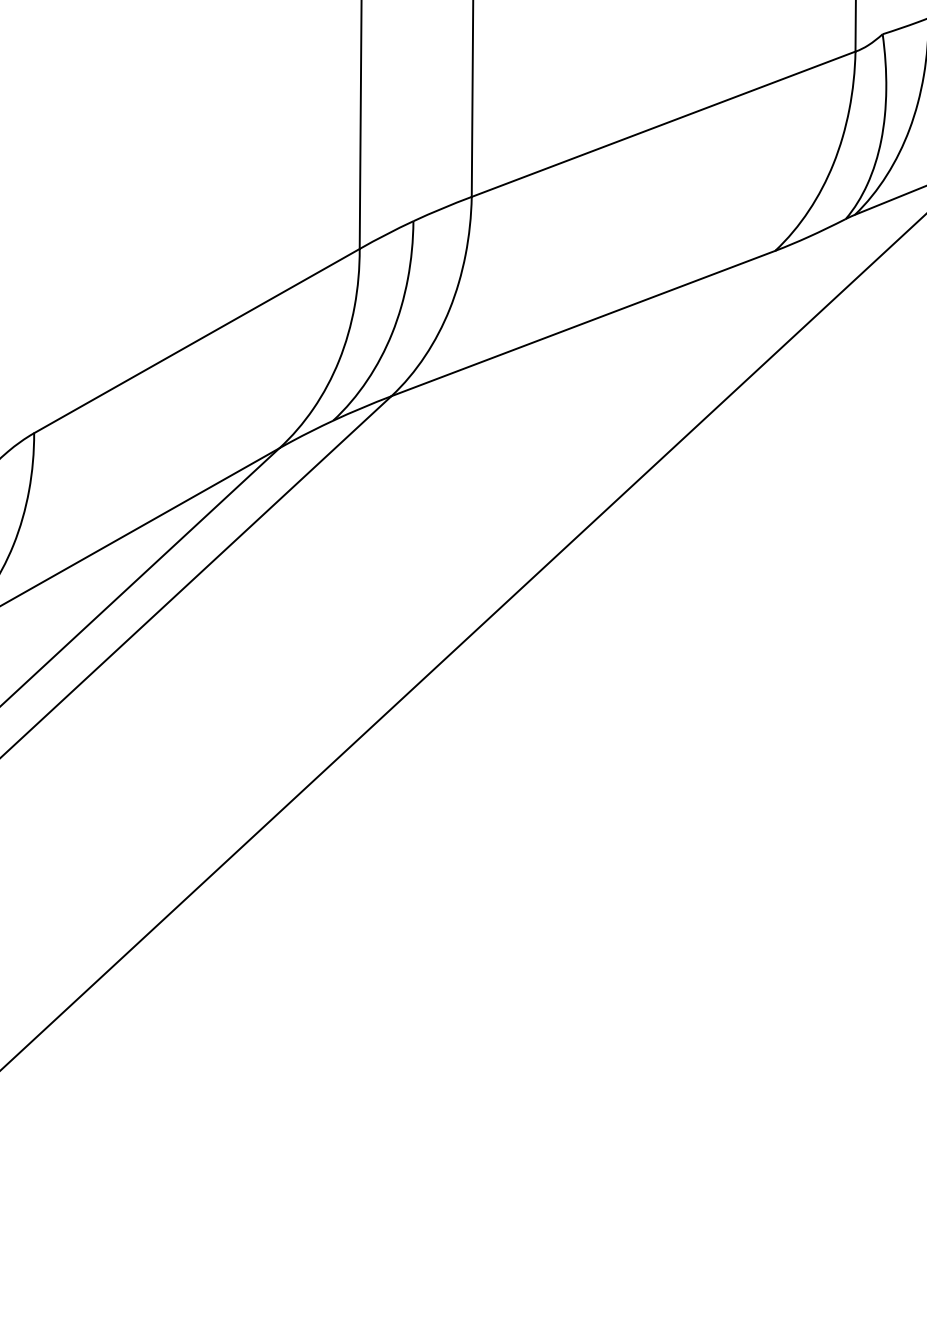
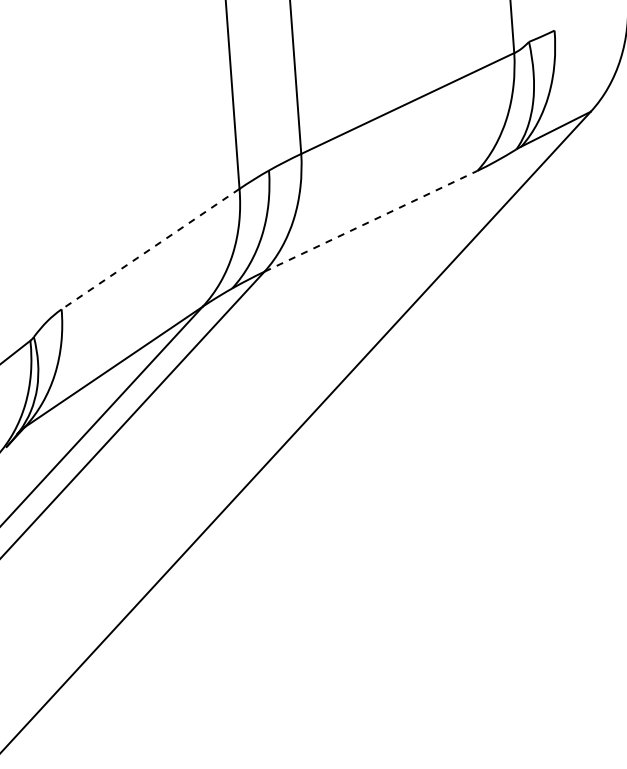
line: (582, 323) -> (370, 221), solid -> dashed
line: (196, 341) -> (150, 249), solid -> dashed

